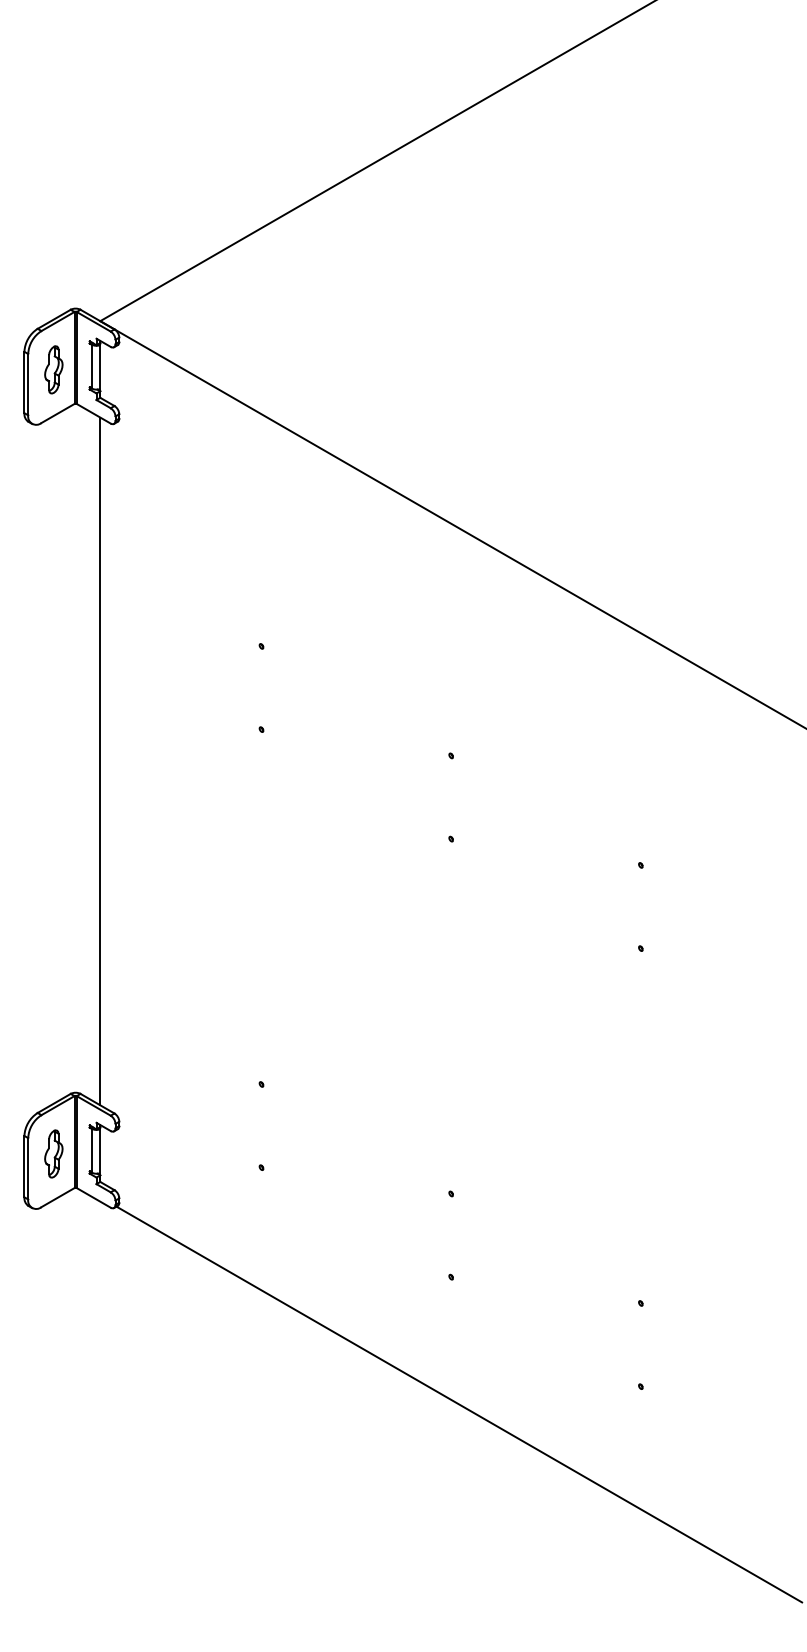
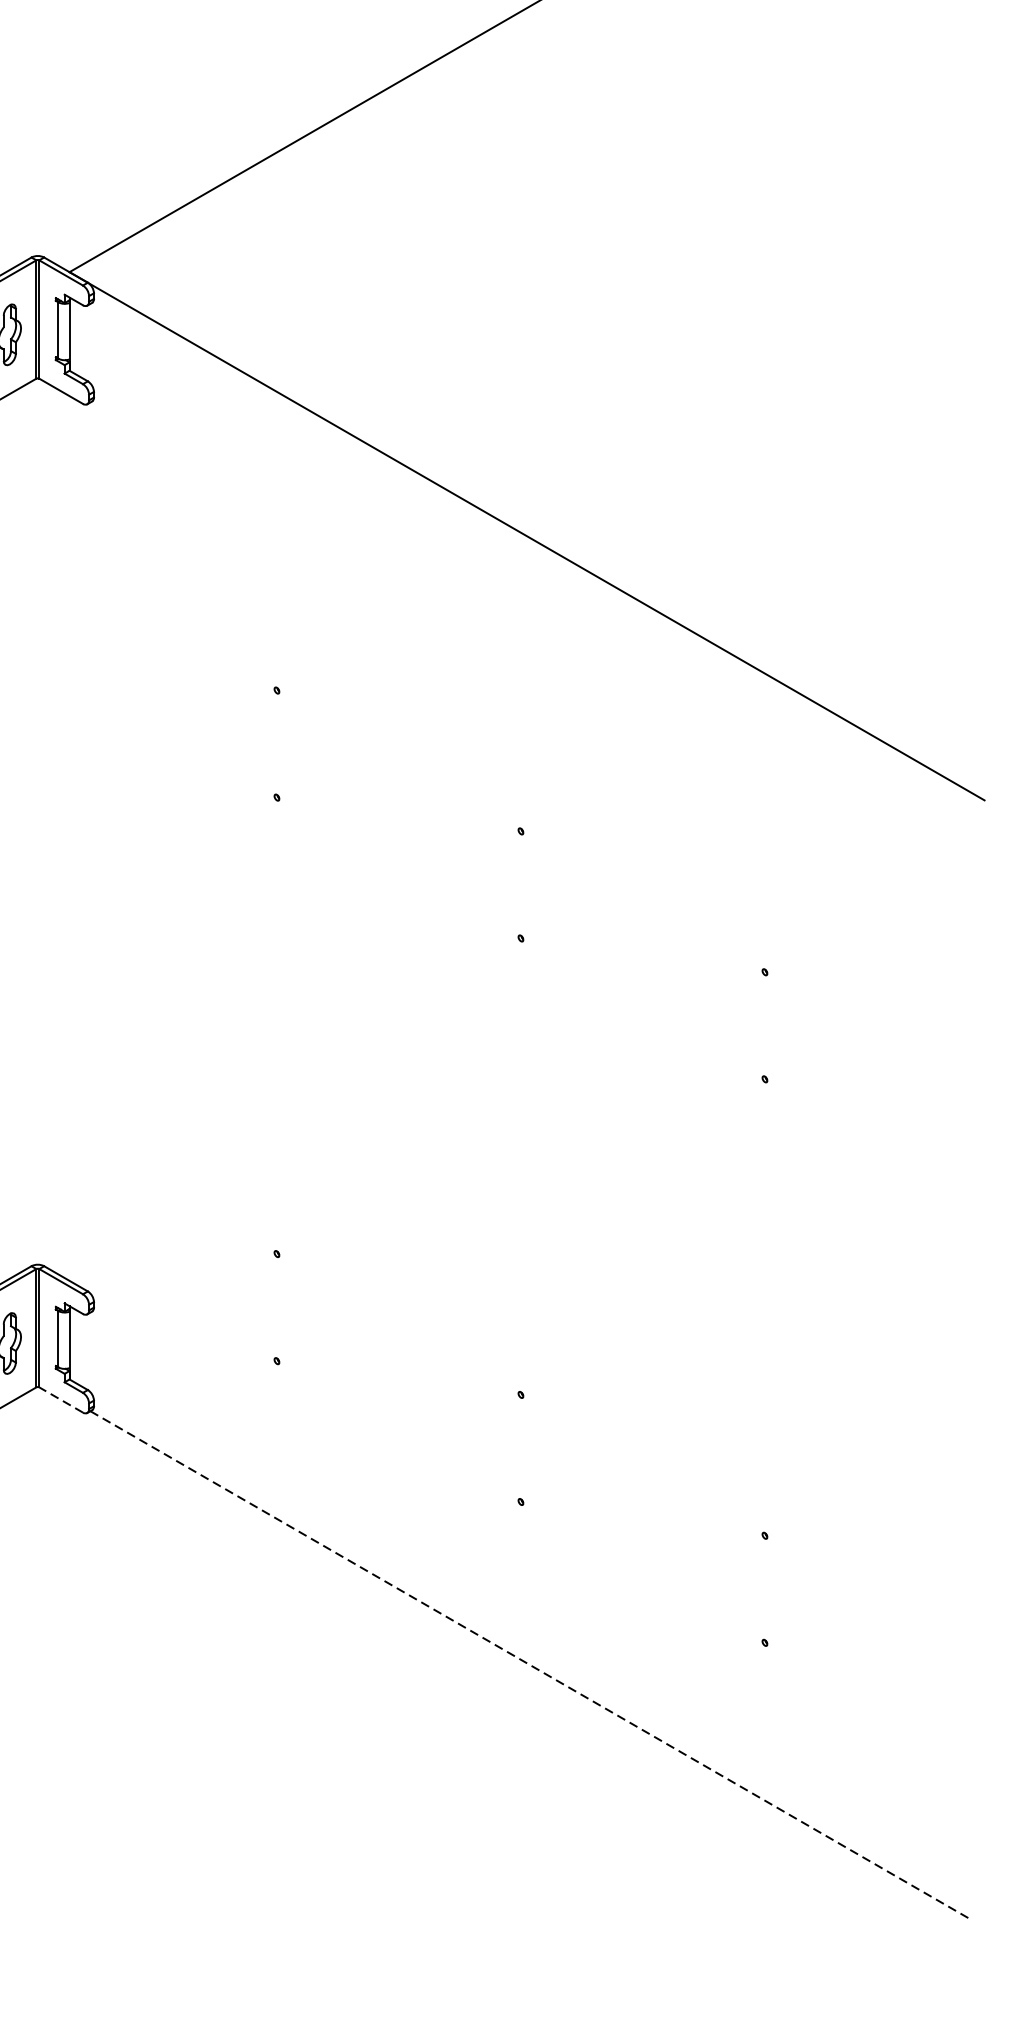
line: (100, 761) -> (69, 838), removed
line: (93, 1197) -> (60, 1399), solid -> dashed
line: (459, 1404) -> (531, 1665), solid -> dashed

